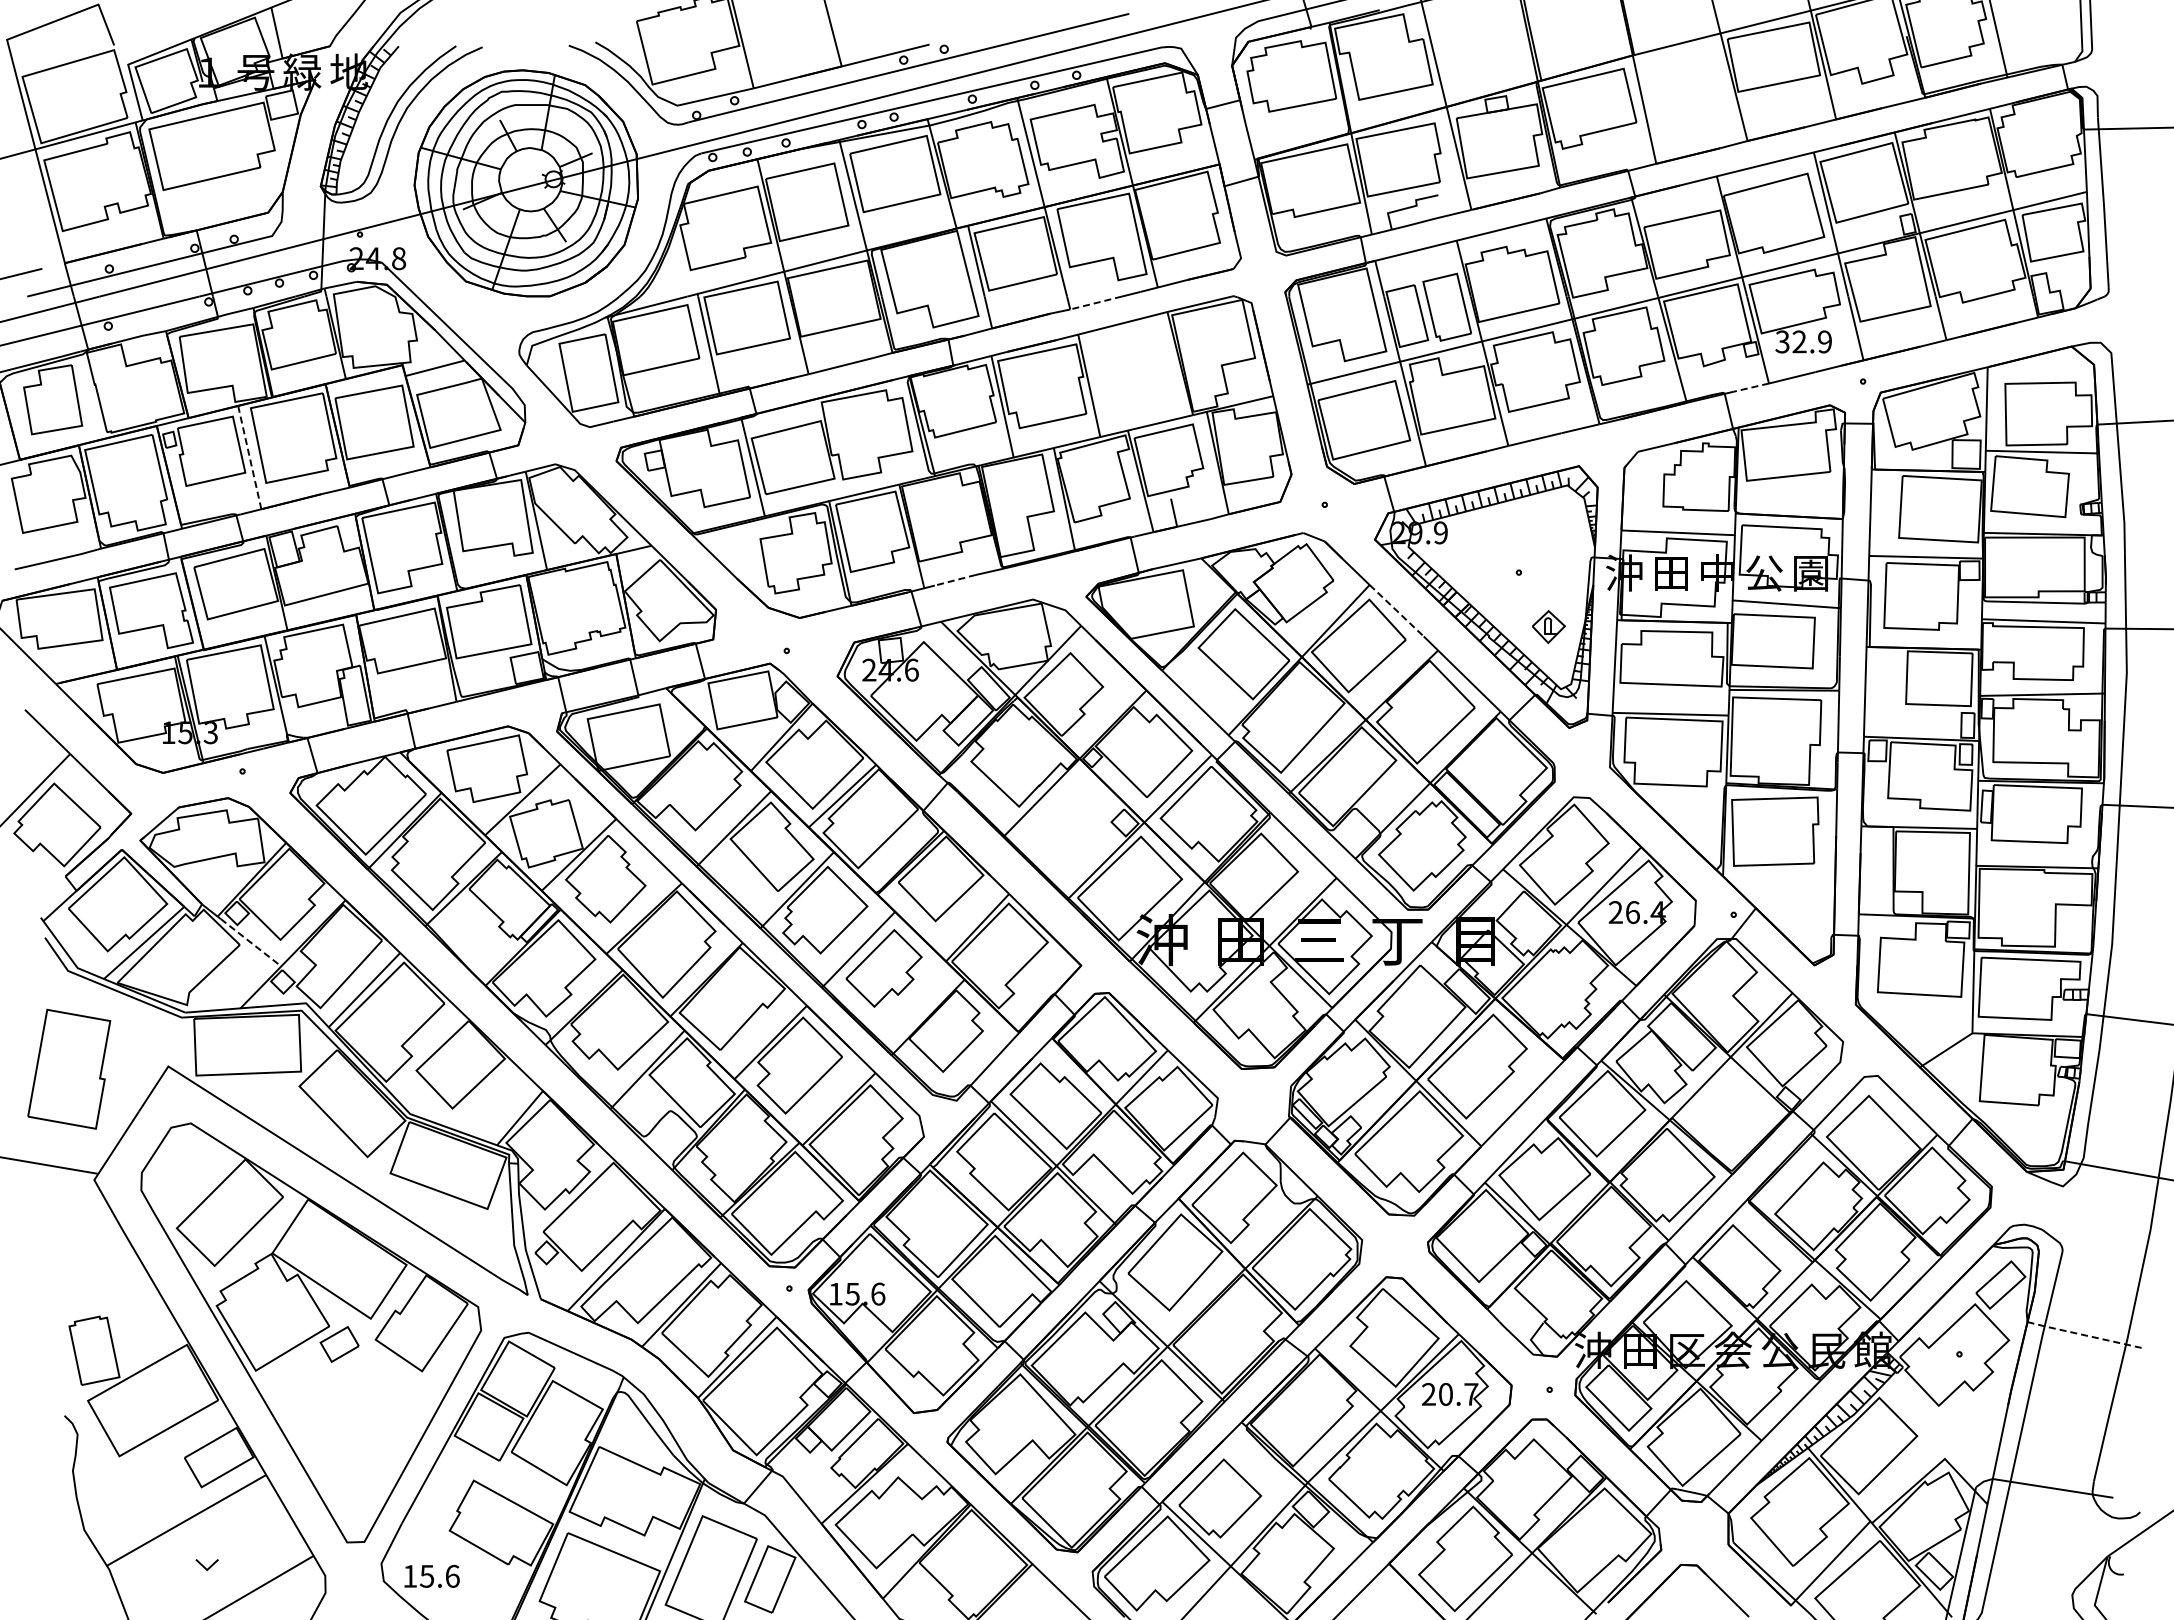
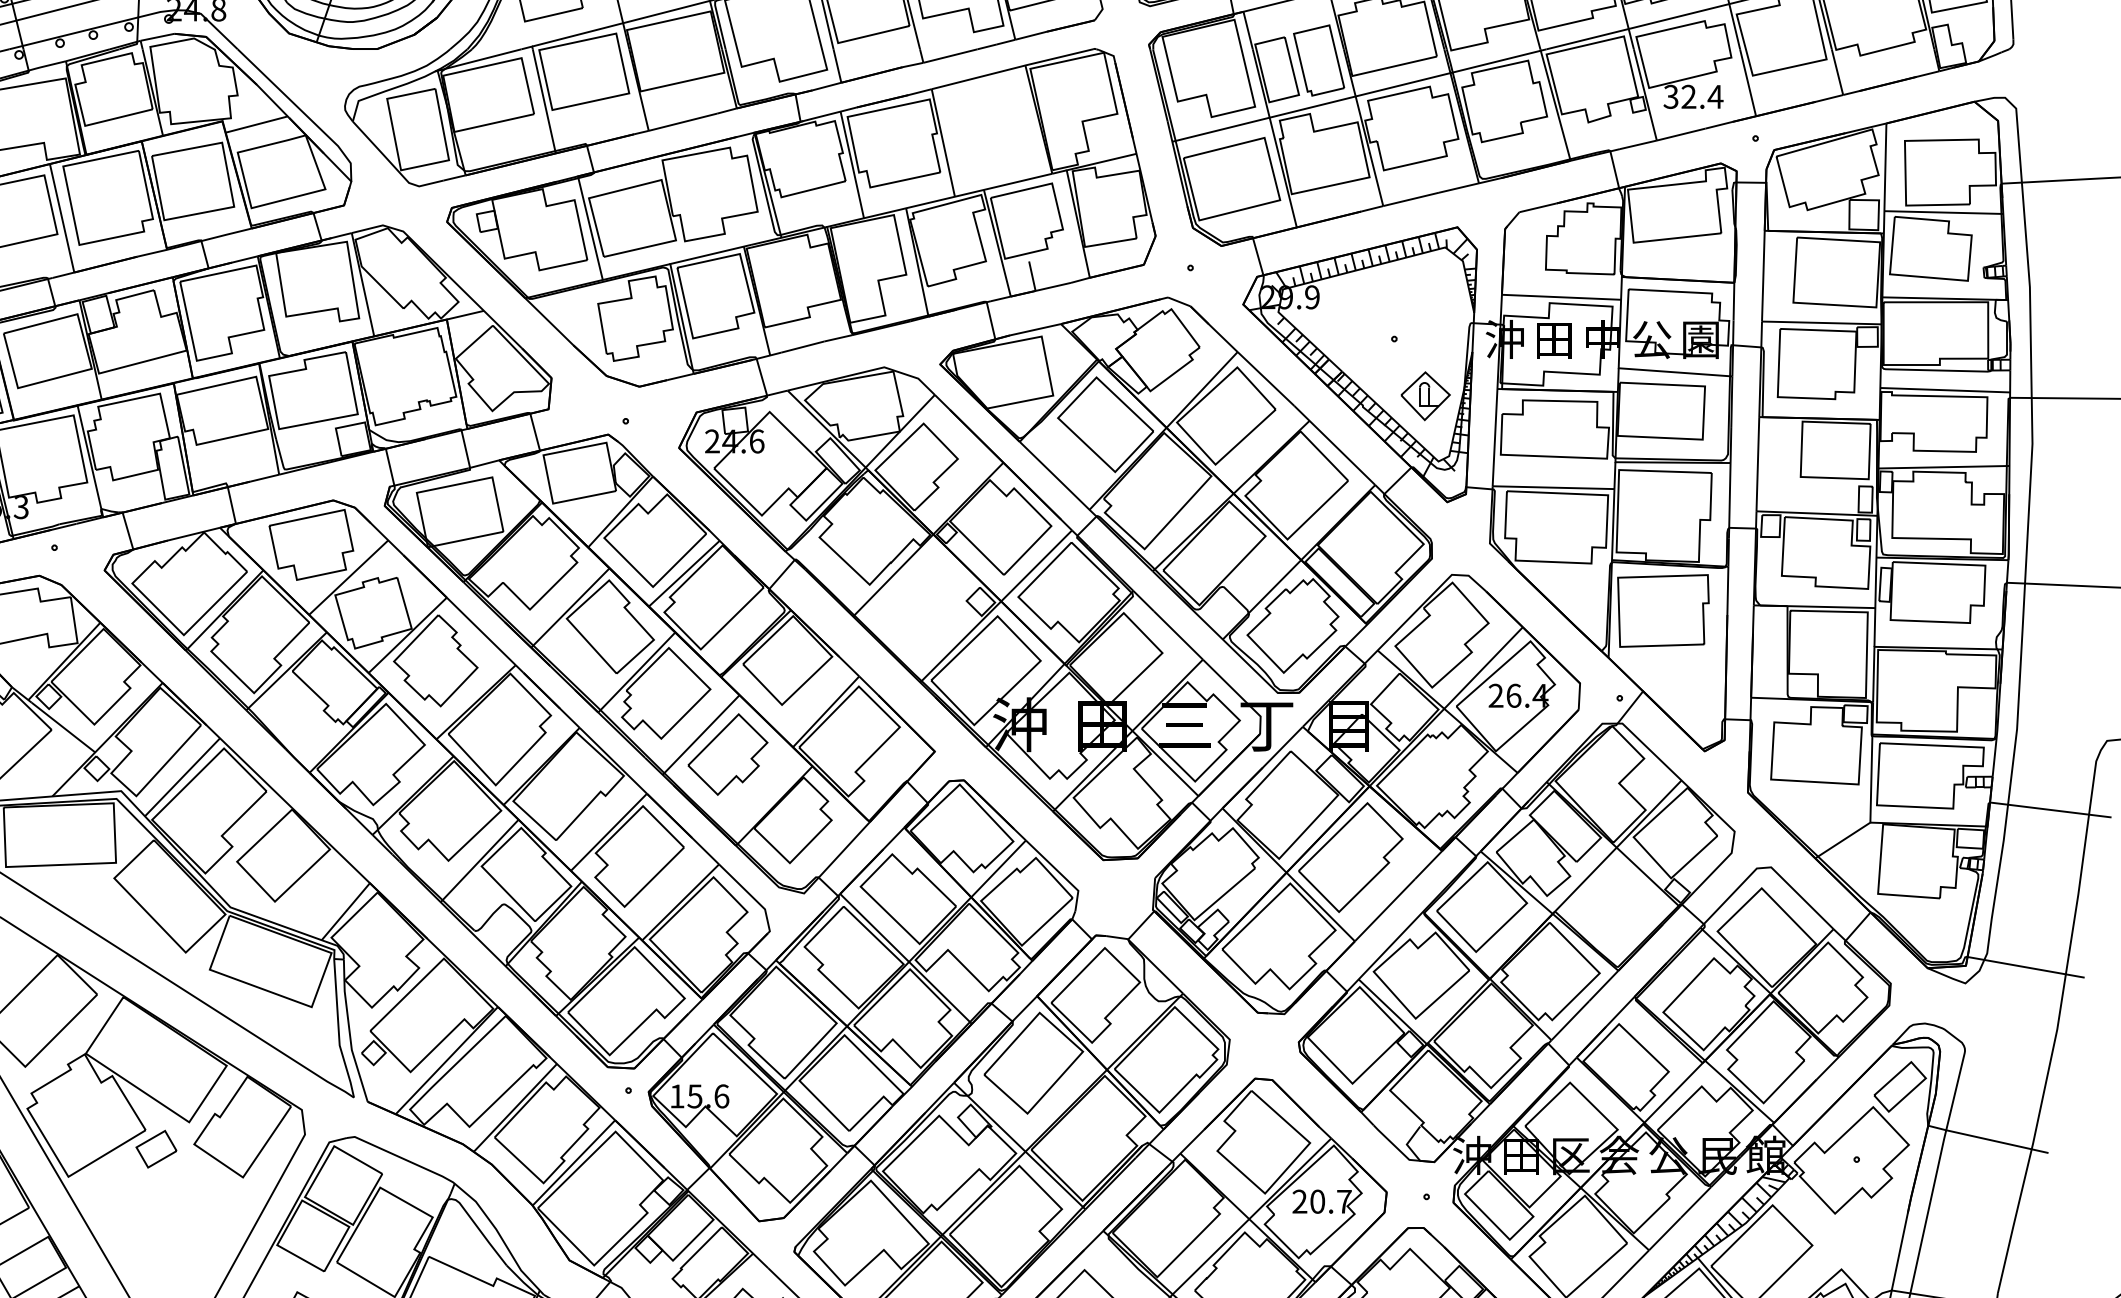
line: (1096, 303) -> (950, 56), dashed -> solid
text: (1824, 341) -> (1715, 96), 32.9 -> 32.4
line: (1750, 387) -> (1637, 144), dashed -> solid
line: (249, 457) -> (61, 218), dashed -> solid
line: (954, 580) -> (801, 347), dashed -> solid
line: (1397, 611) -> (1266, 379), dashed -> solid
part: (1548, 626) -> (1425, 395), size x1.43
line: (251, 943) -> (63, 728), dashed -> solid
line: (2085, 1335) -> (1989, 1139), dashed -> solid

